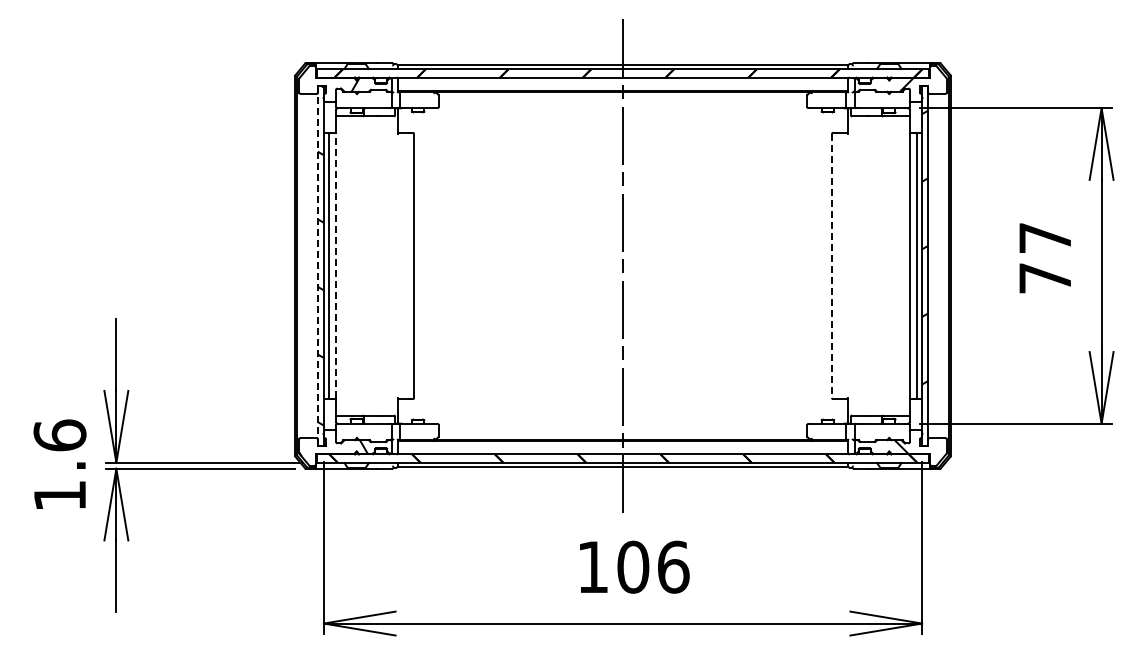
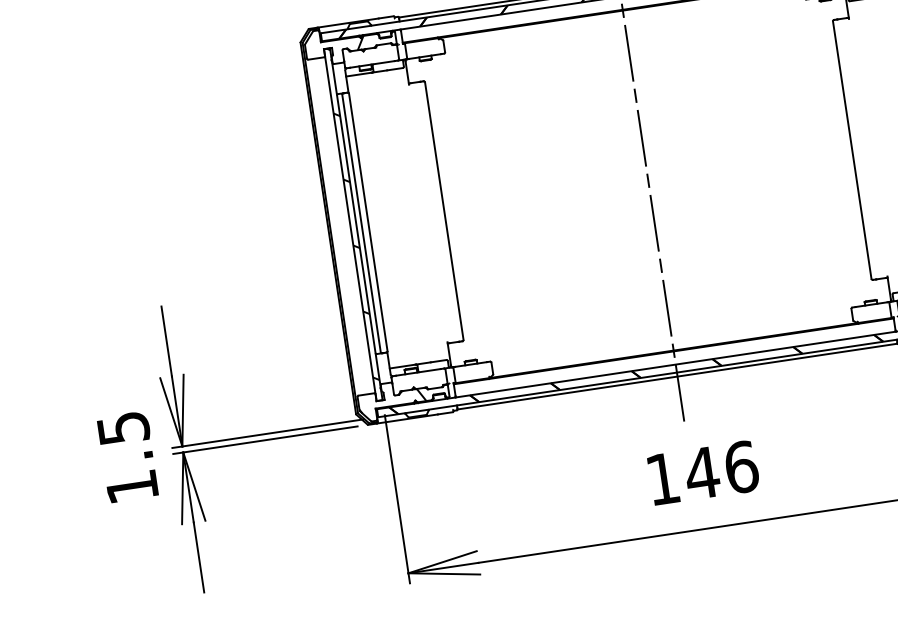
line: (336, 265) -> (368, 221), dashed -> solid
line: (831, 265) -> (851, 149), dashed -> solid
line: (317, 266) -> (350, 225), dashed -> solid
text: (59, 435) -> (122, 428), 1.6 -> 1.5
text: (632, 566) -> (701, 472), 106 -> 146

